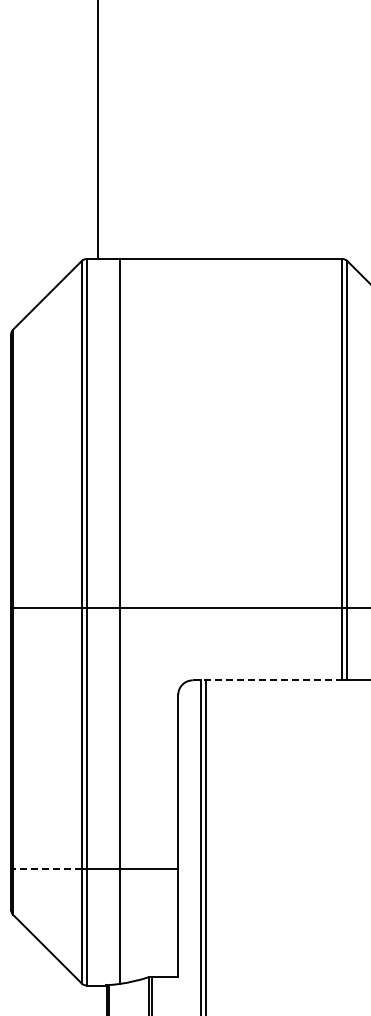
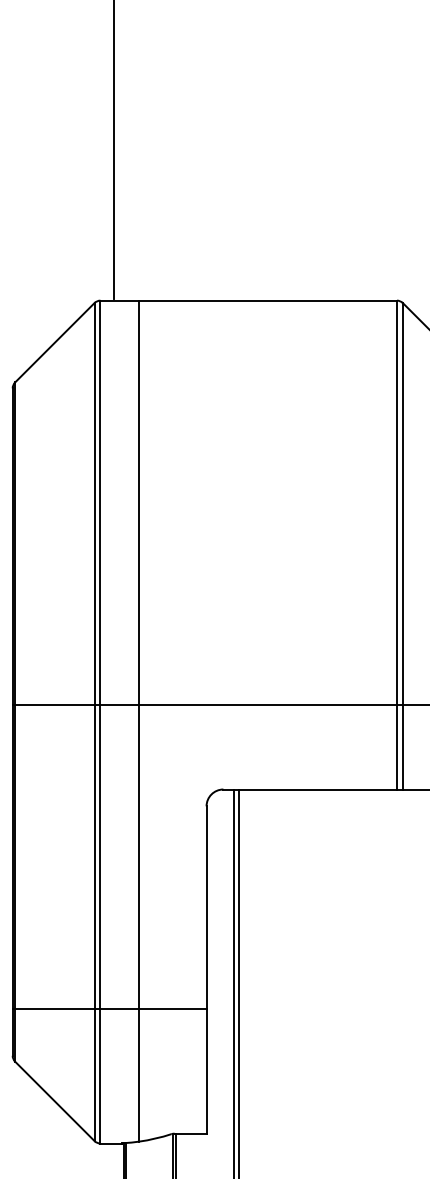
line: (267, 680) -> (310, 789), dashed -> solid
line: (46, 869) -> (53, 1008), dashed -> solid

